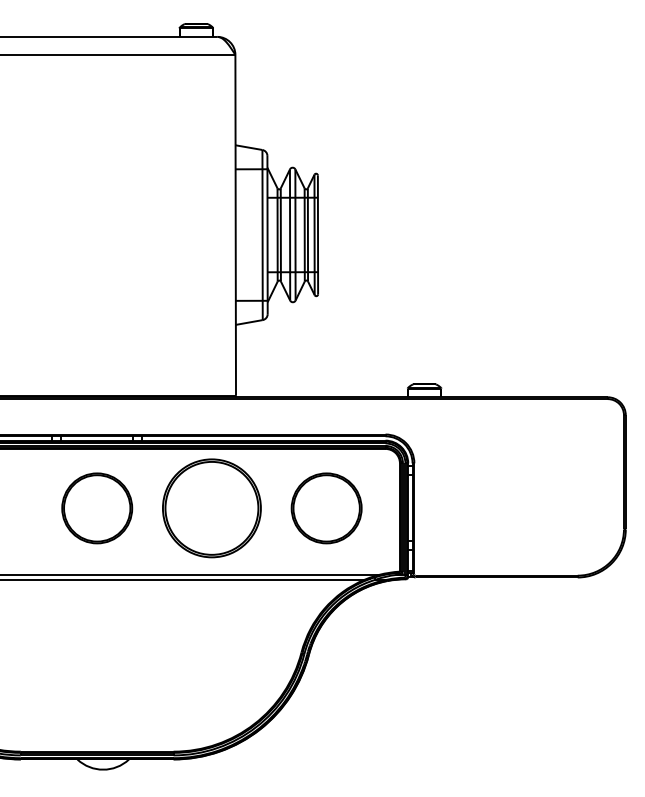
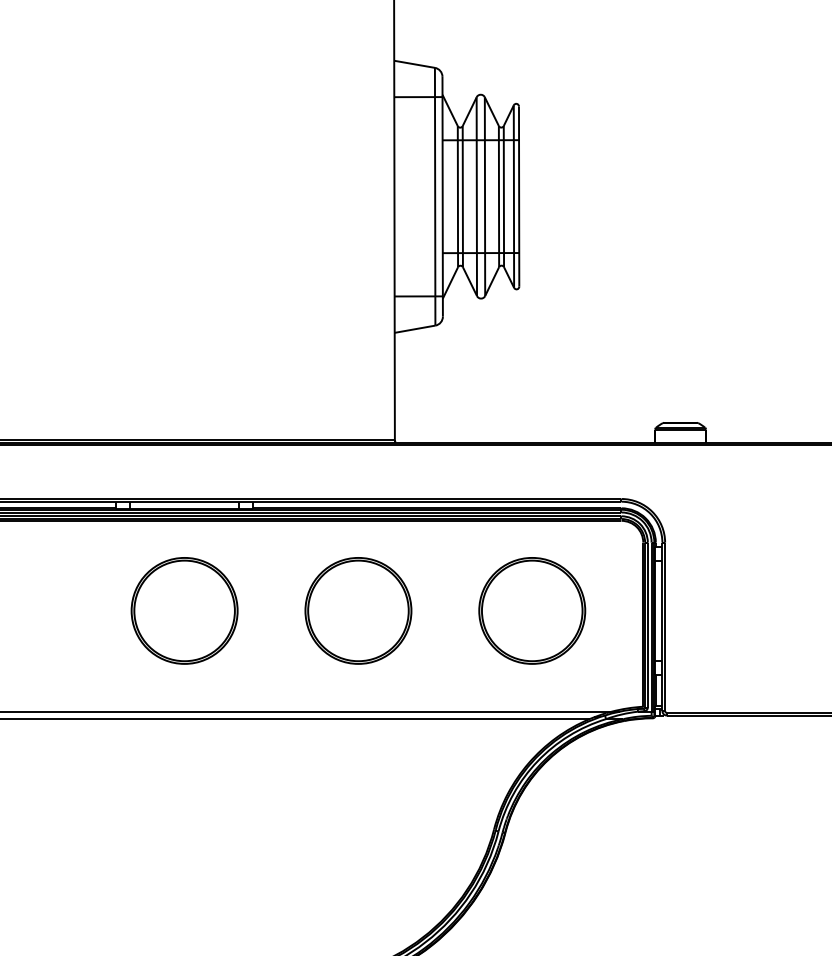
part: (211, 508) -> (357, 611), size x0.71

